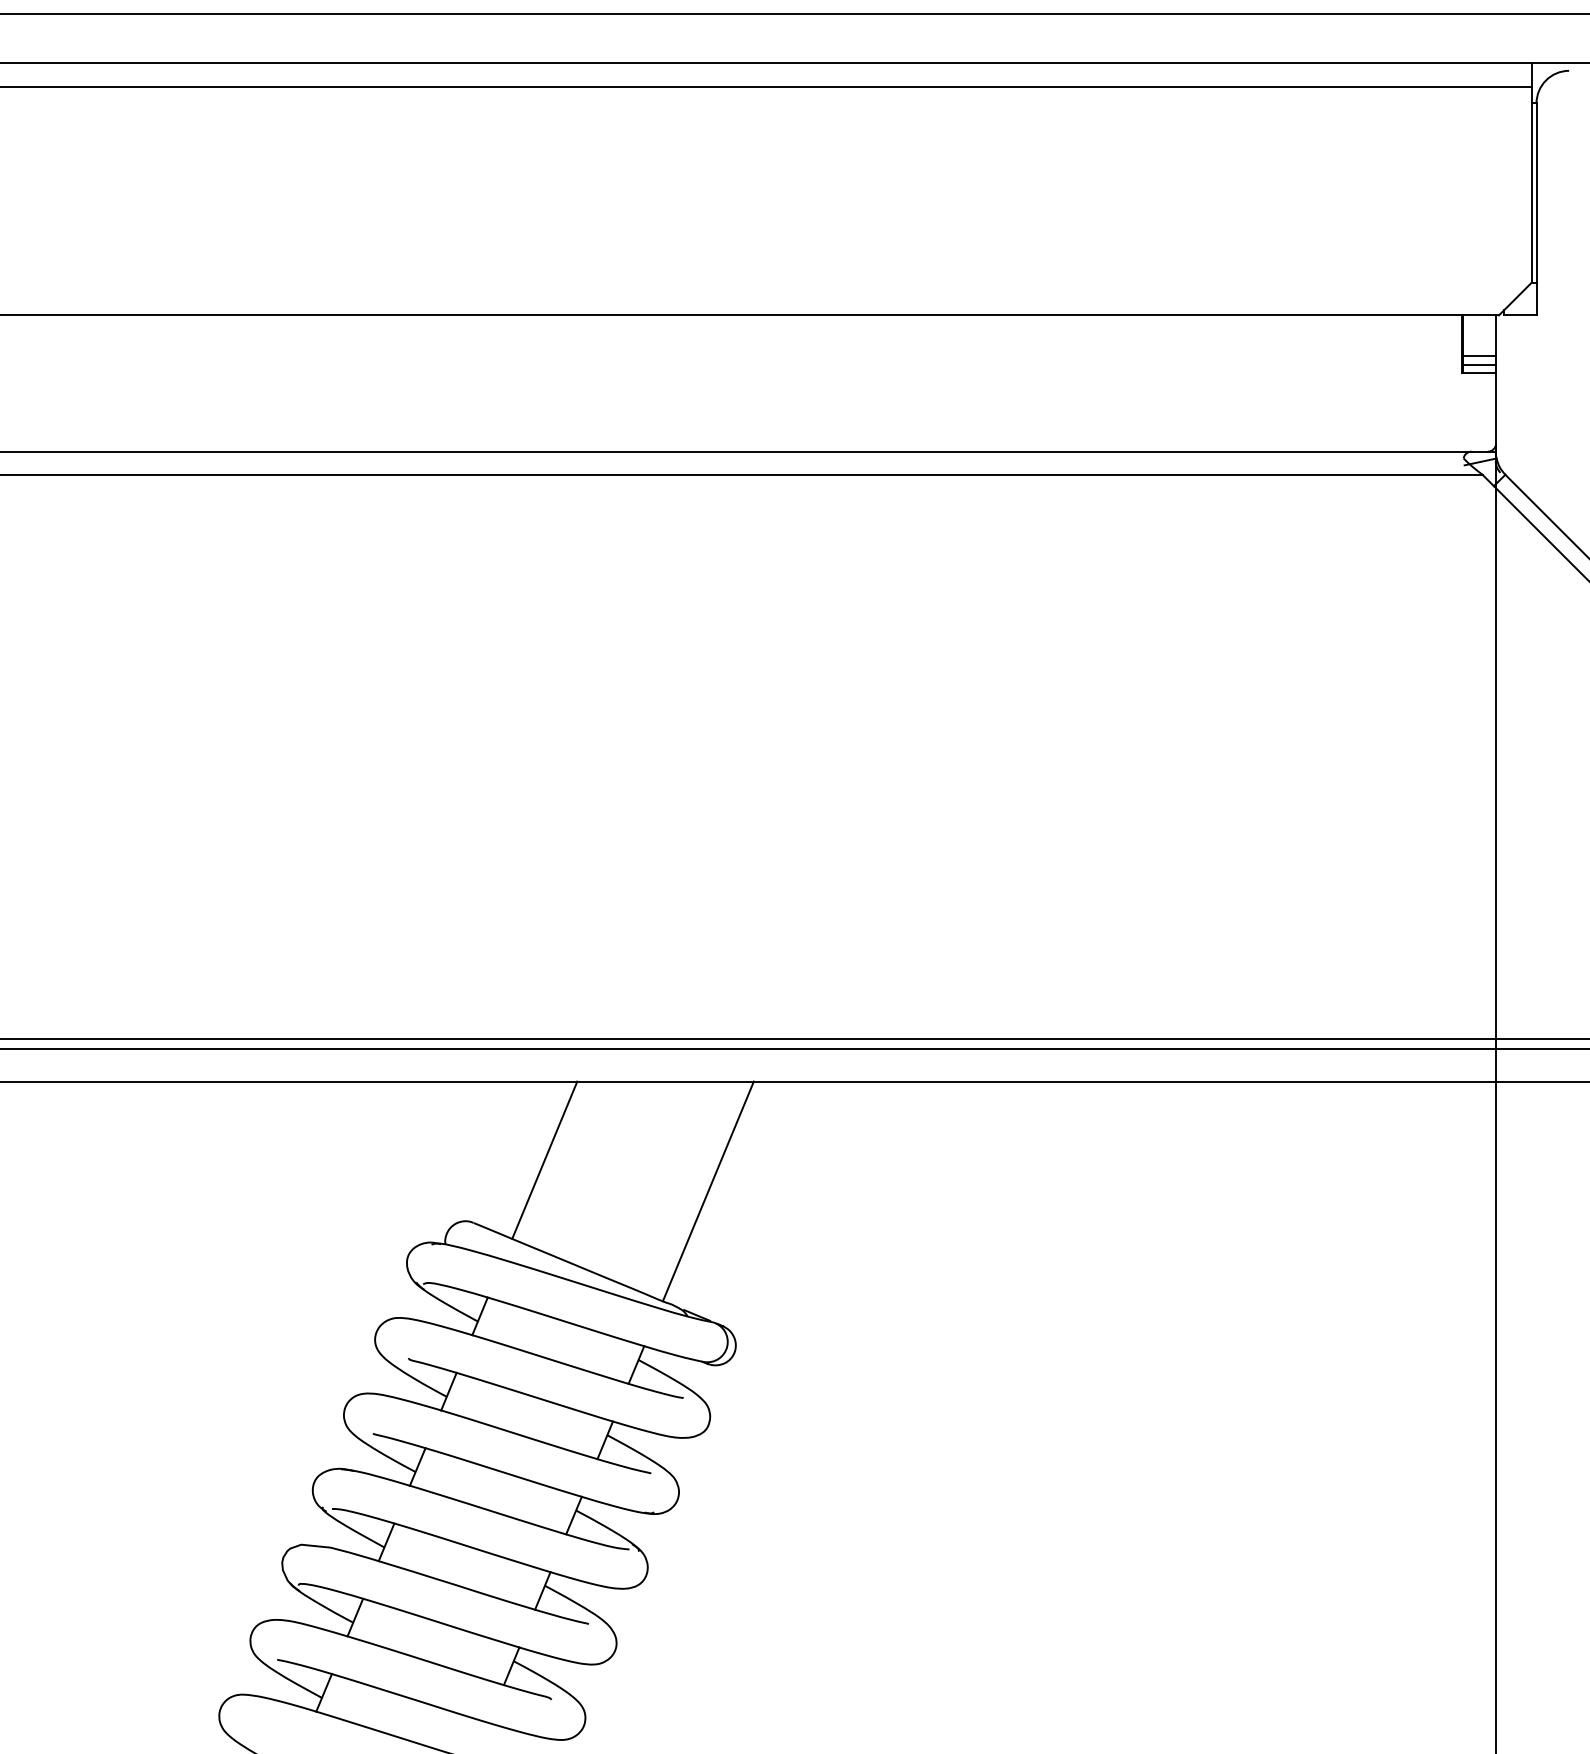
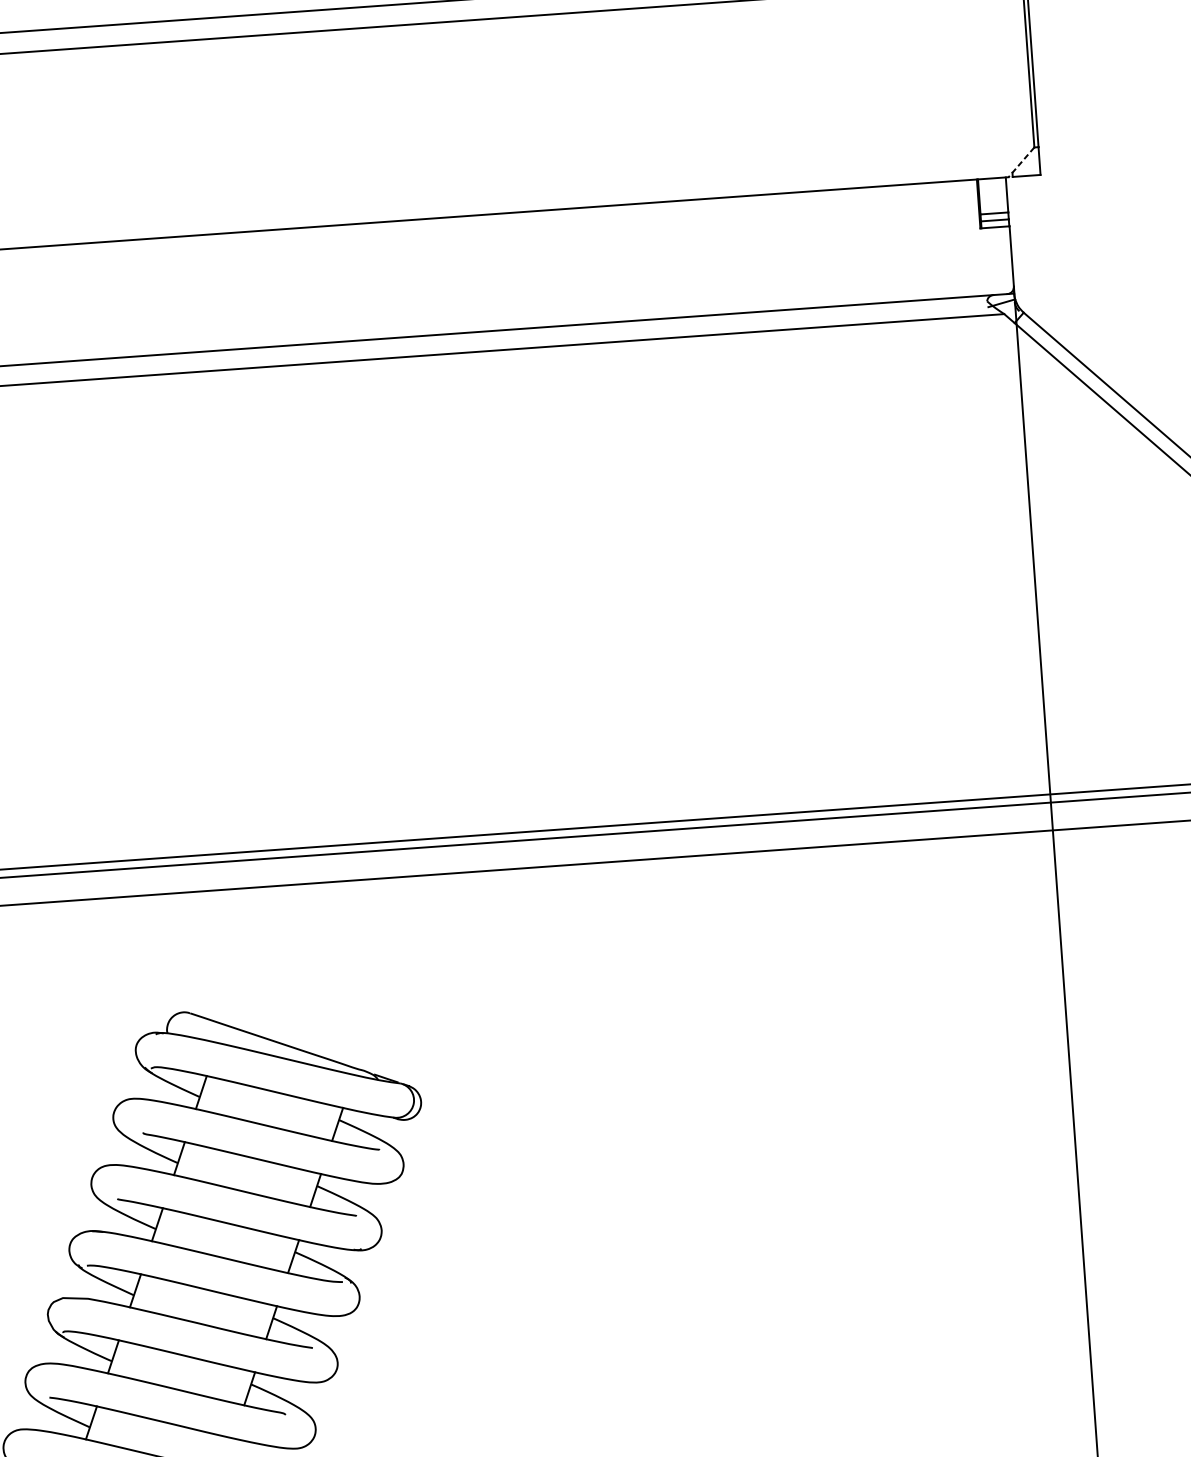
line: (1514, 299) -> (1020, 162), solid -> dashed
line: (544, 1159) -> (246, 954), removed
line: (707, 1191) -> (387, 972), removed

